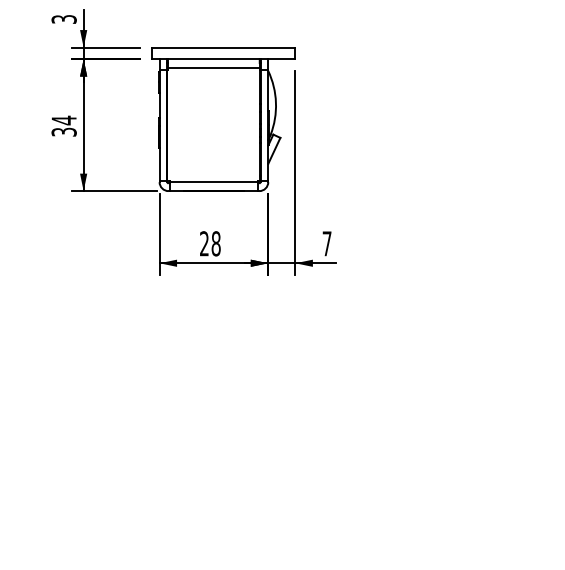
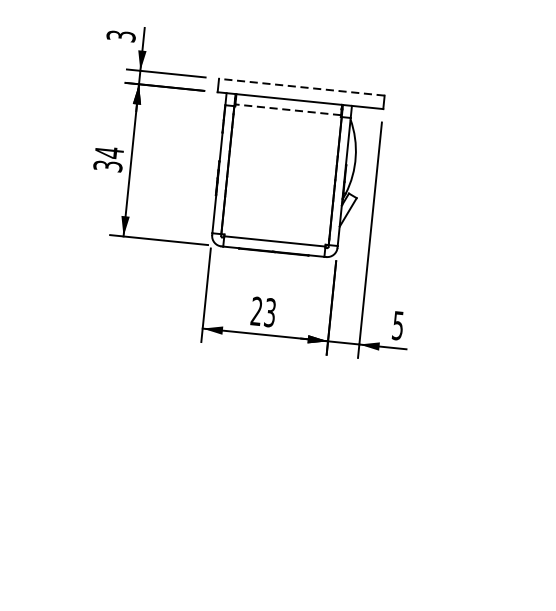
line: (223, 47) -> (301, 87), solid -> dashed
line: (213, 68) -> (287, 110), solid -> dashed
text: (215, 243) -> (269, 312), 28 -> 23
text: (326, 243) -> (397, 325), 7 -> 5

